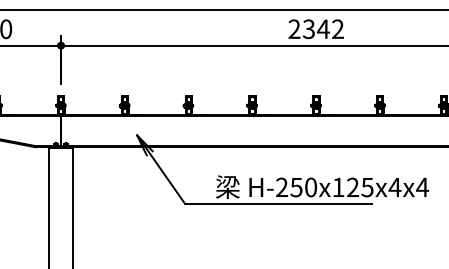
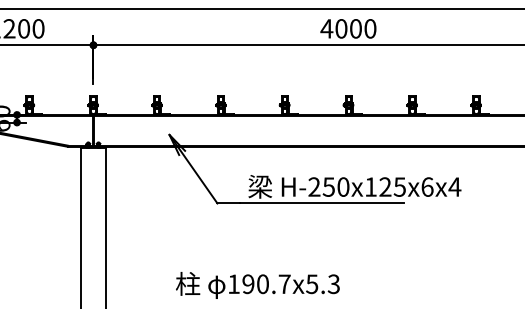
text: (316, 28) -> (348, 28), 2342 -> 4000
text: (394, 186) -> (426, 186), H-250x125x4x4 -> H-250x125x6x4

